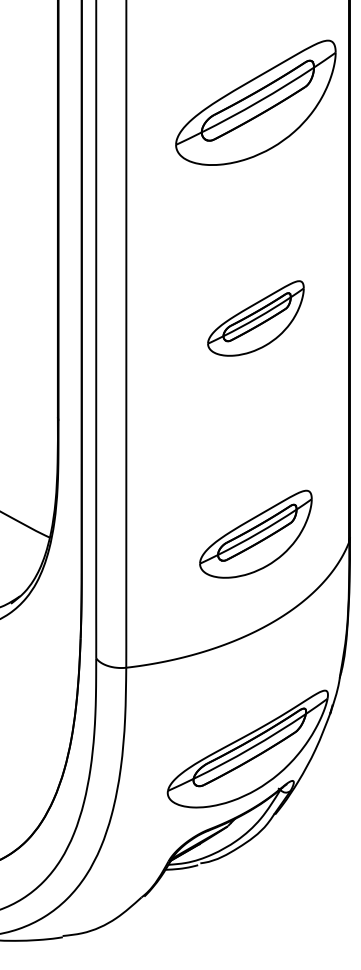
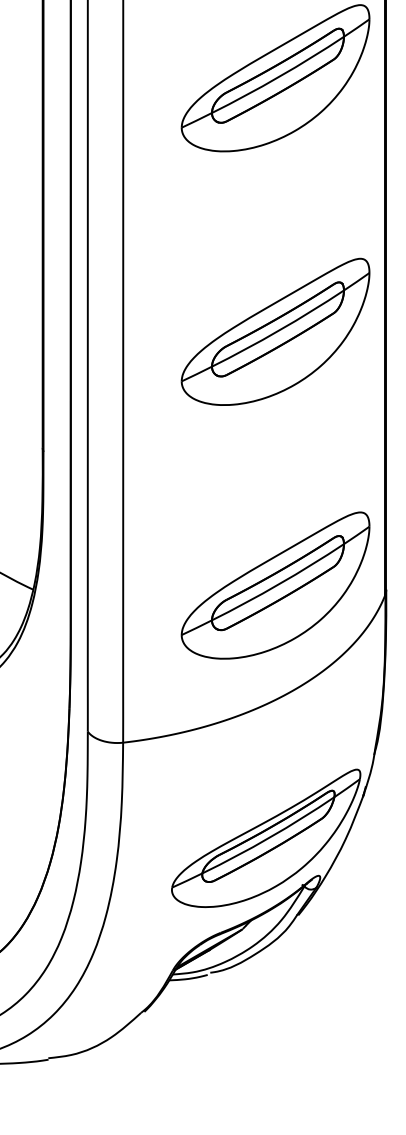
part: (255, 318) -> (275, 331), size x1.67
part: (255, 534) -> (275, 585), size x1.43

